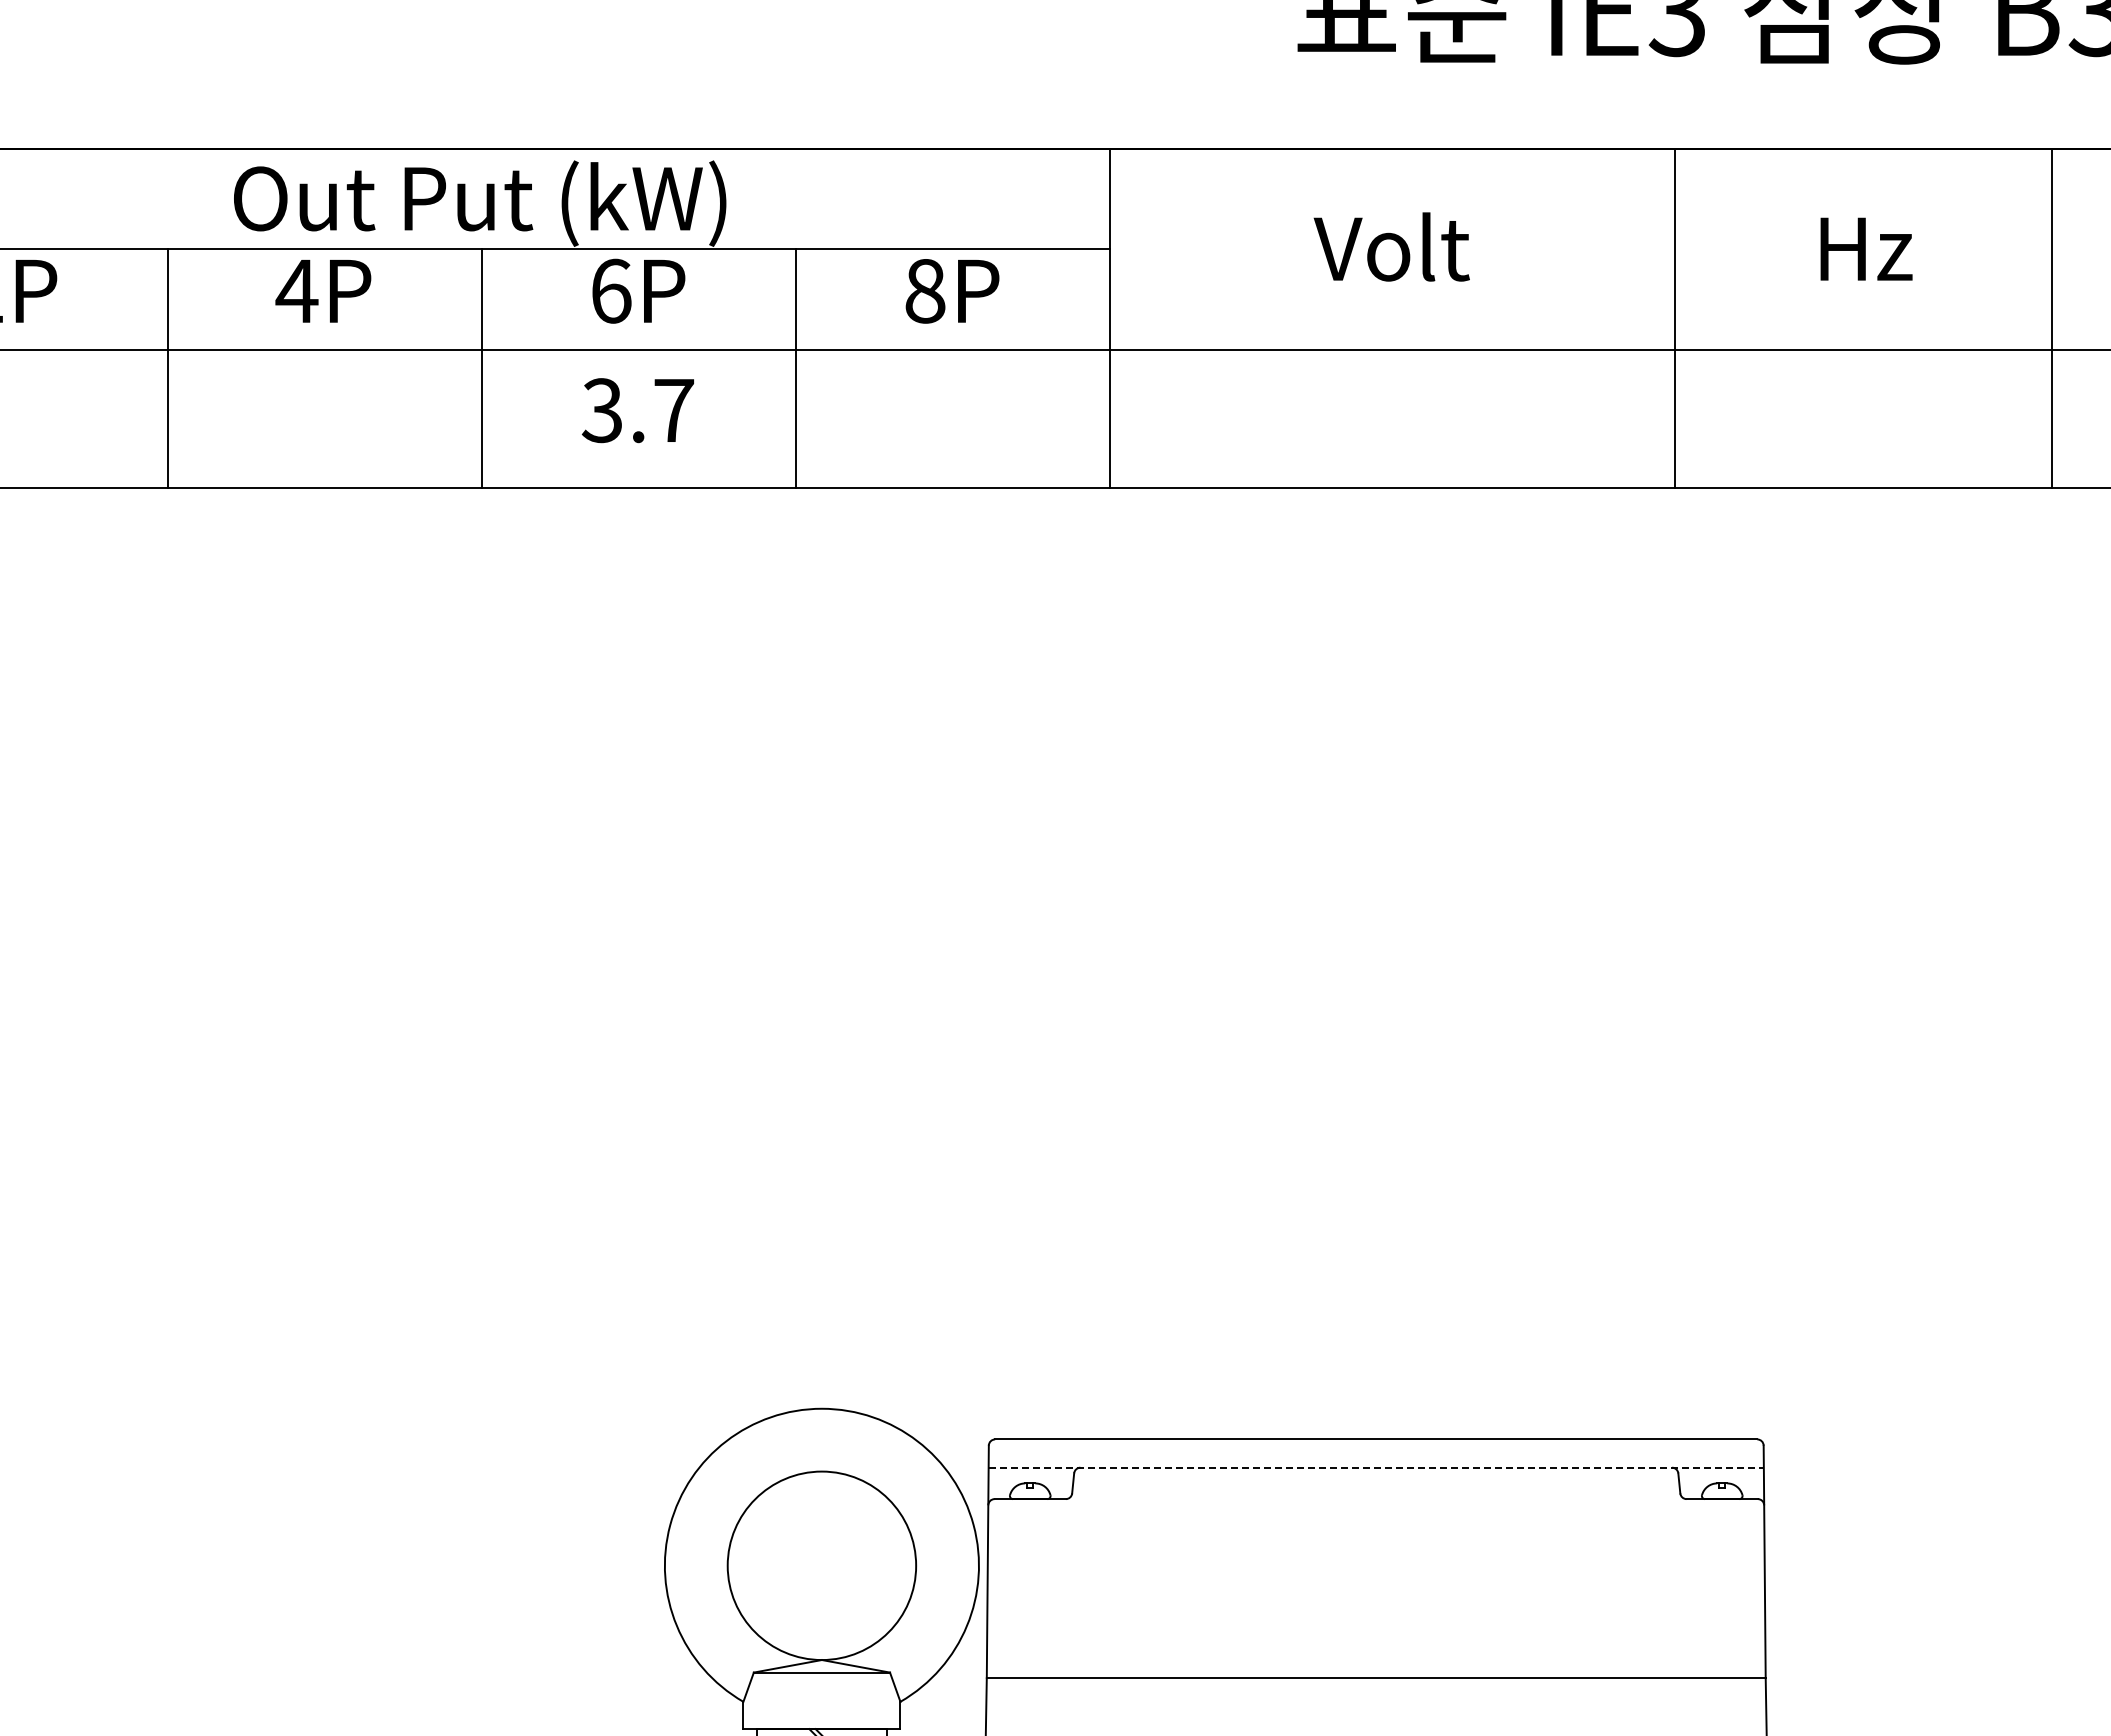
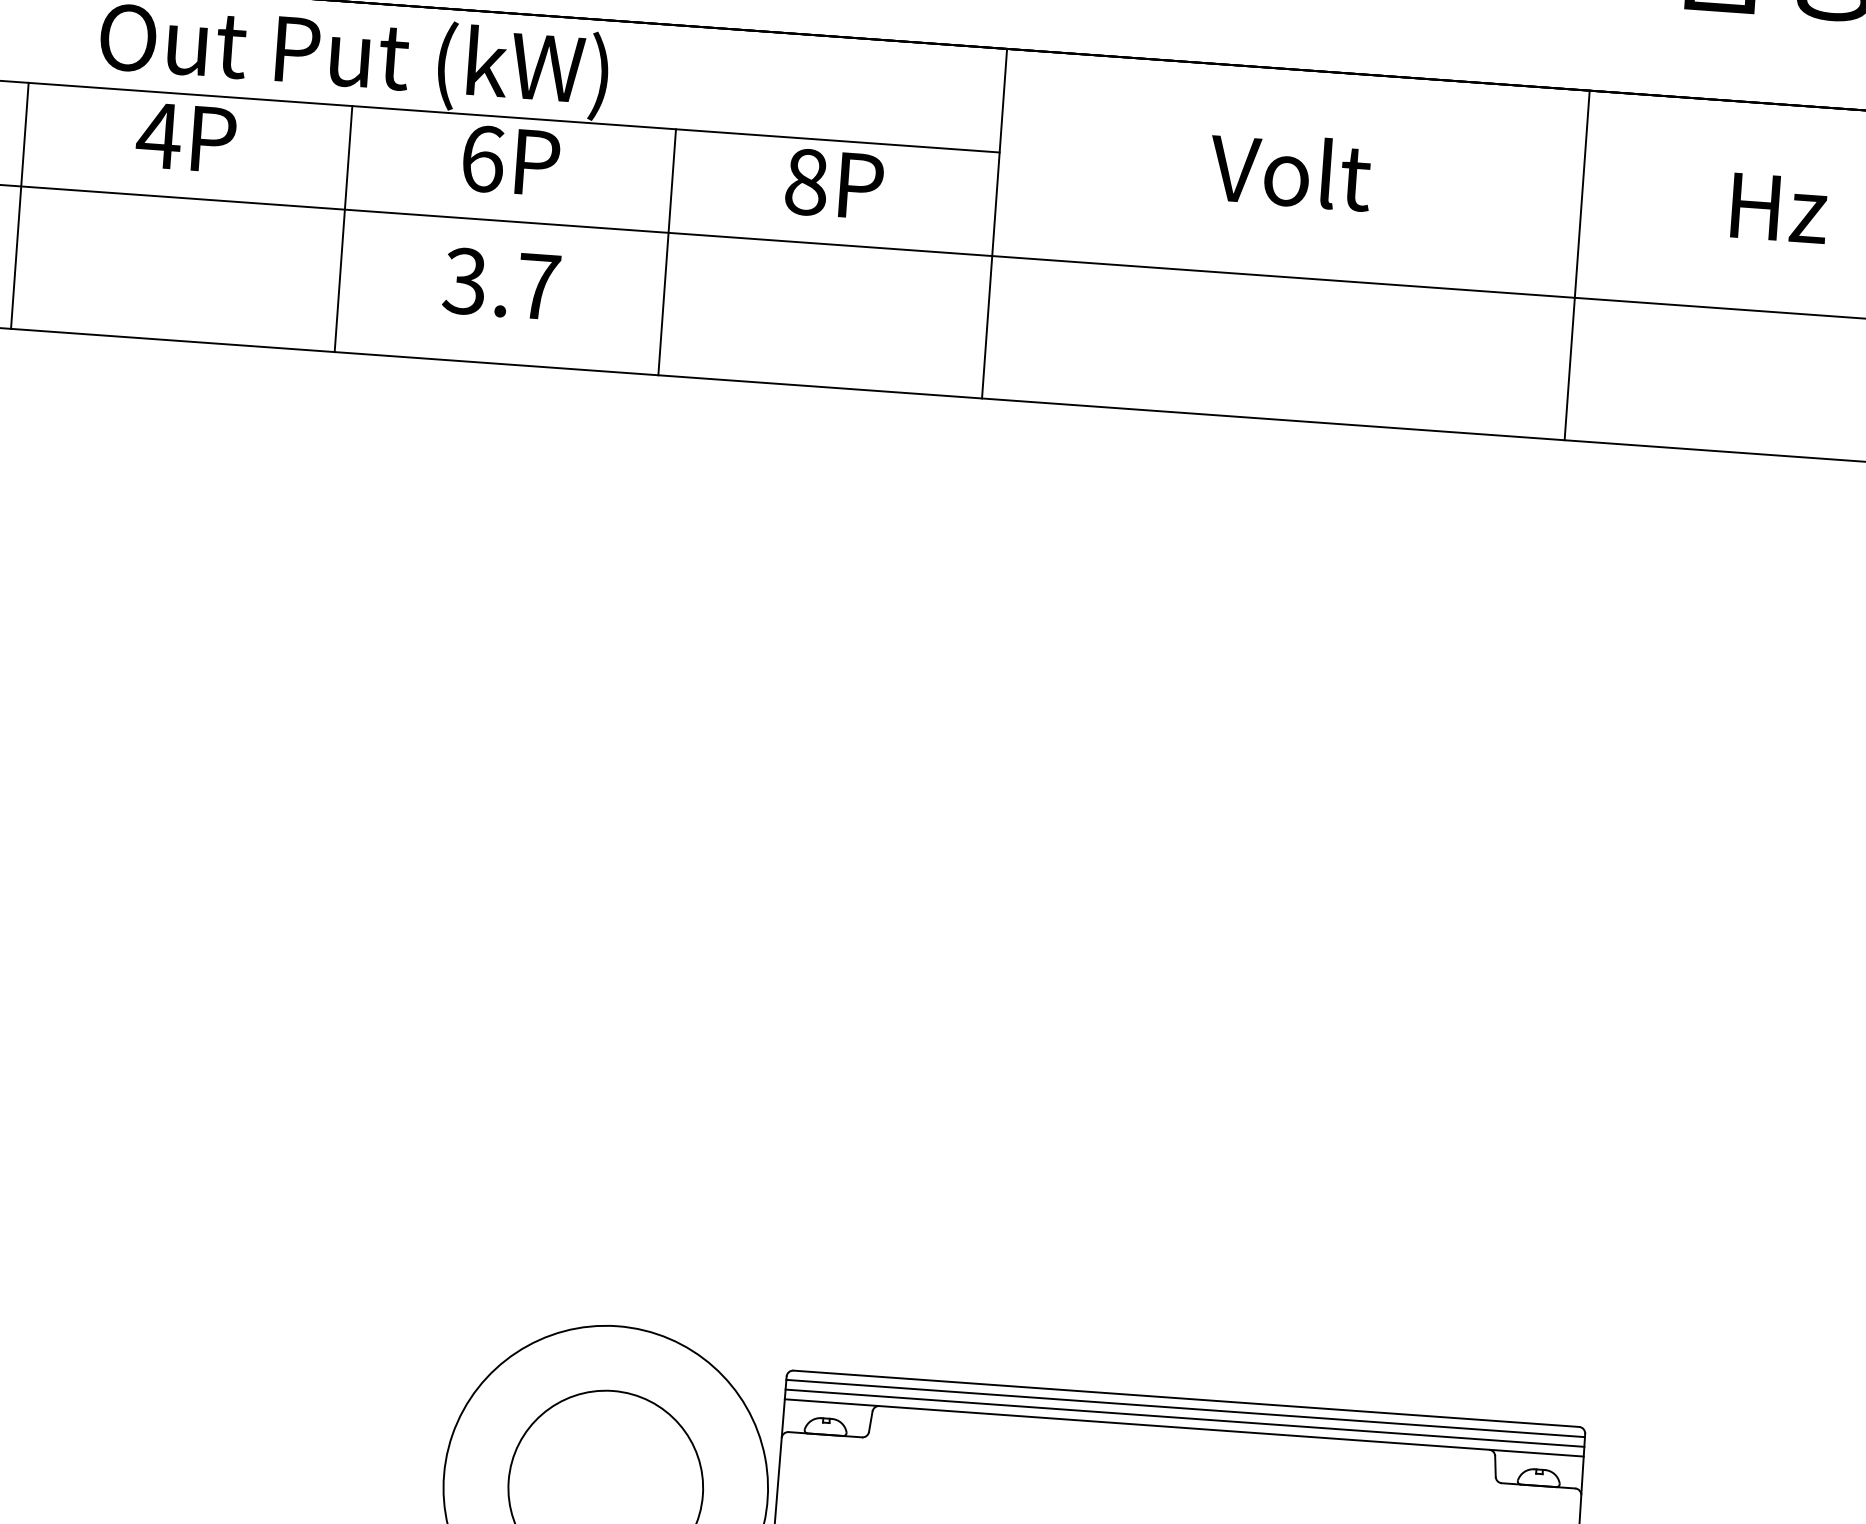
line: (1375, 1448) -> (1184, 1408), added
line: (1375, 1458) -> (1184, 1418), added
line: (1376, 1467) -> (1184, 1427), dashed -> solid

